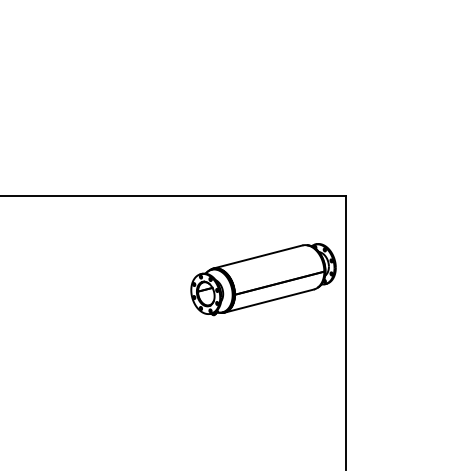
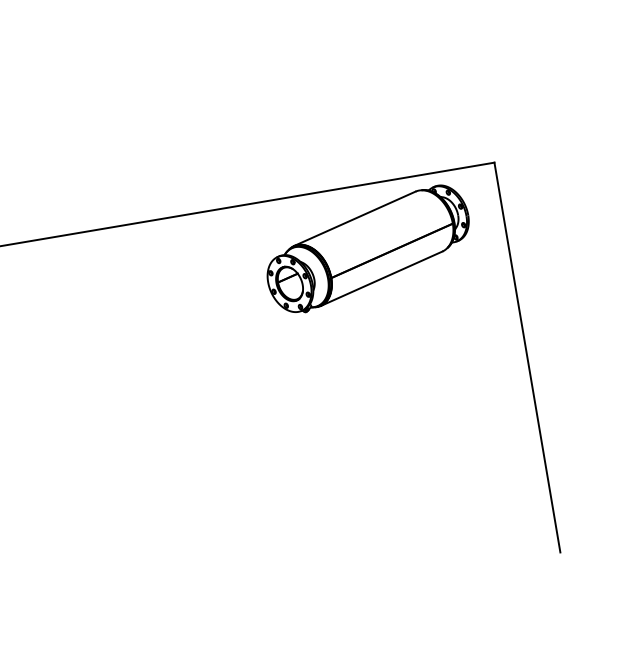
part: (263, 279) -> (368, 249), moved

